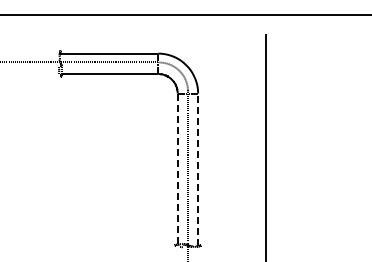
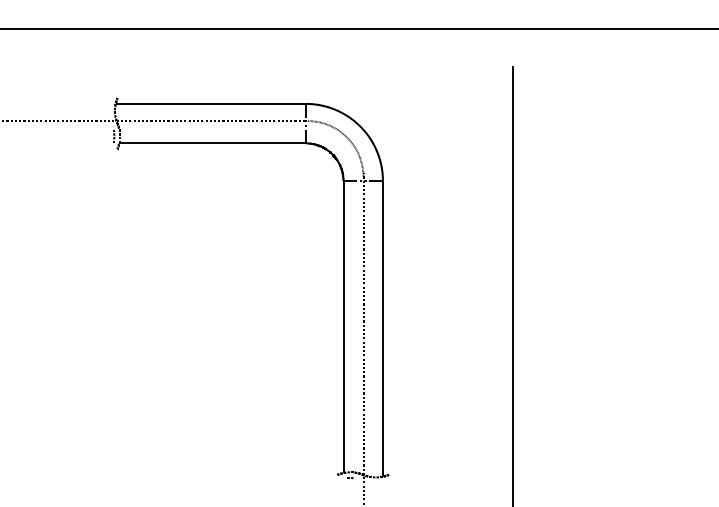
line: (177, 169) -> (343, 327), dashed -> solid
line: (198, 169) -> (383, 327), dashed -> solid

